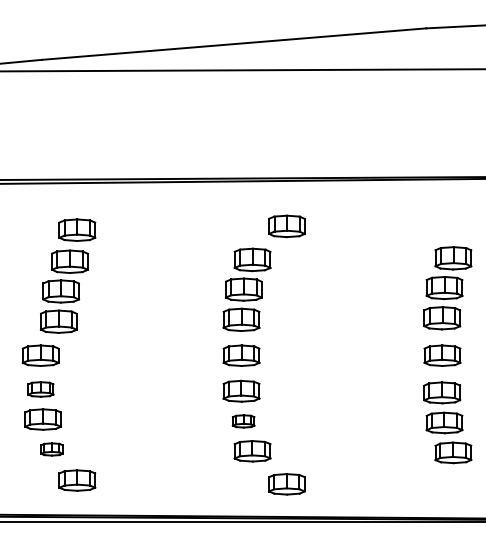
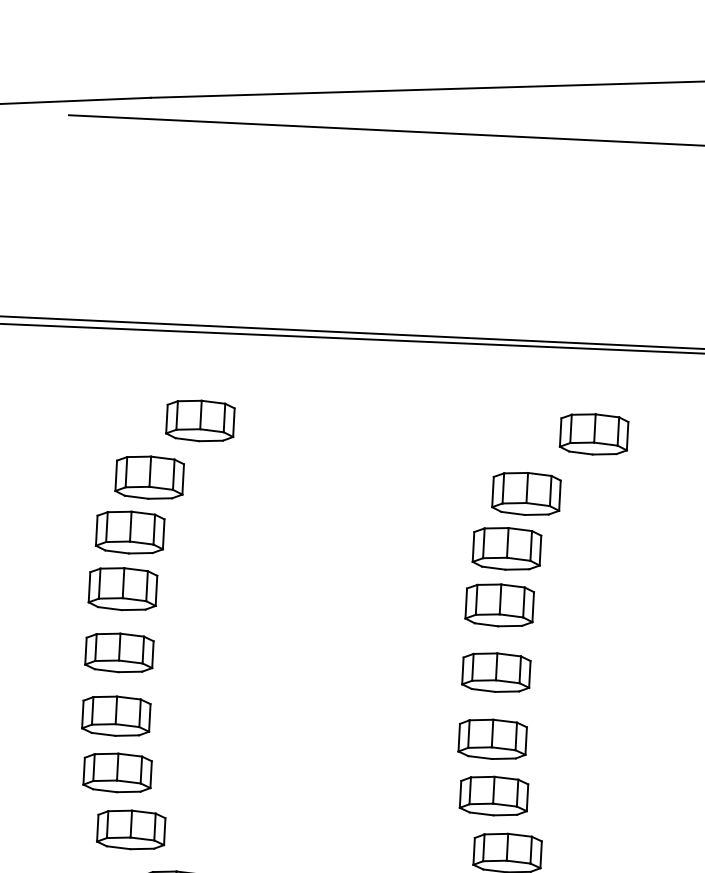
part: (64, 291) -> (136, 532), moved
part: (40, 389) -> (115, 716), size x1.43
part: (243, 421) -> (493, 796), size x1.67
part: (51, 449) -> (130, 829), size x1.67

